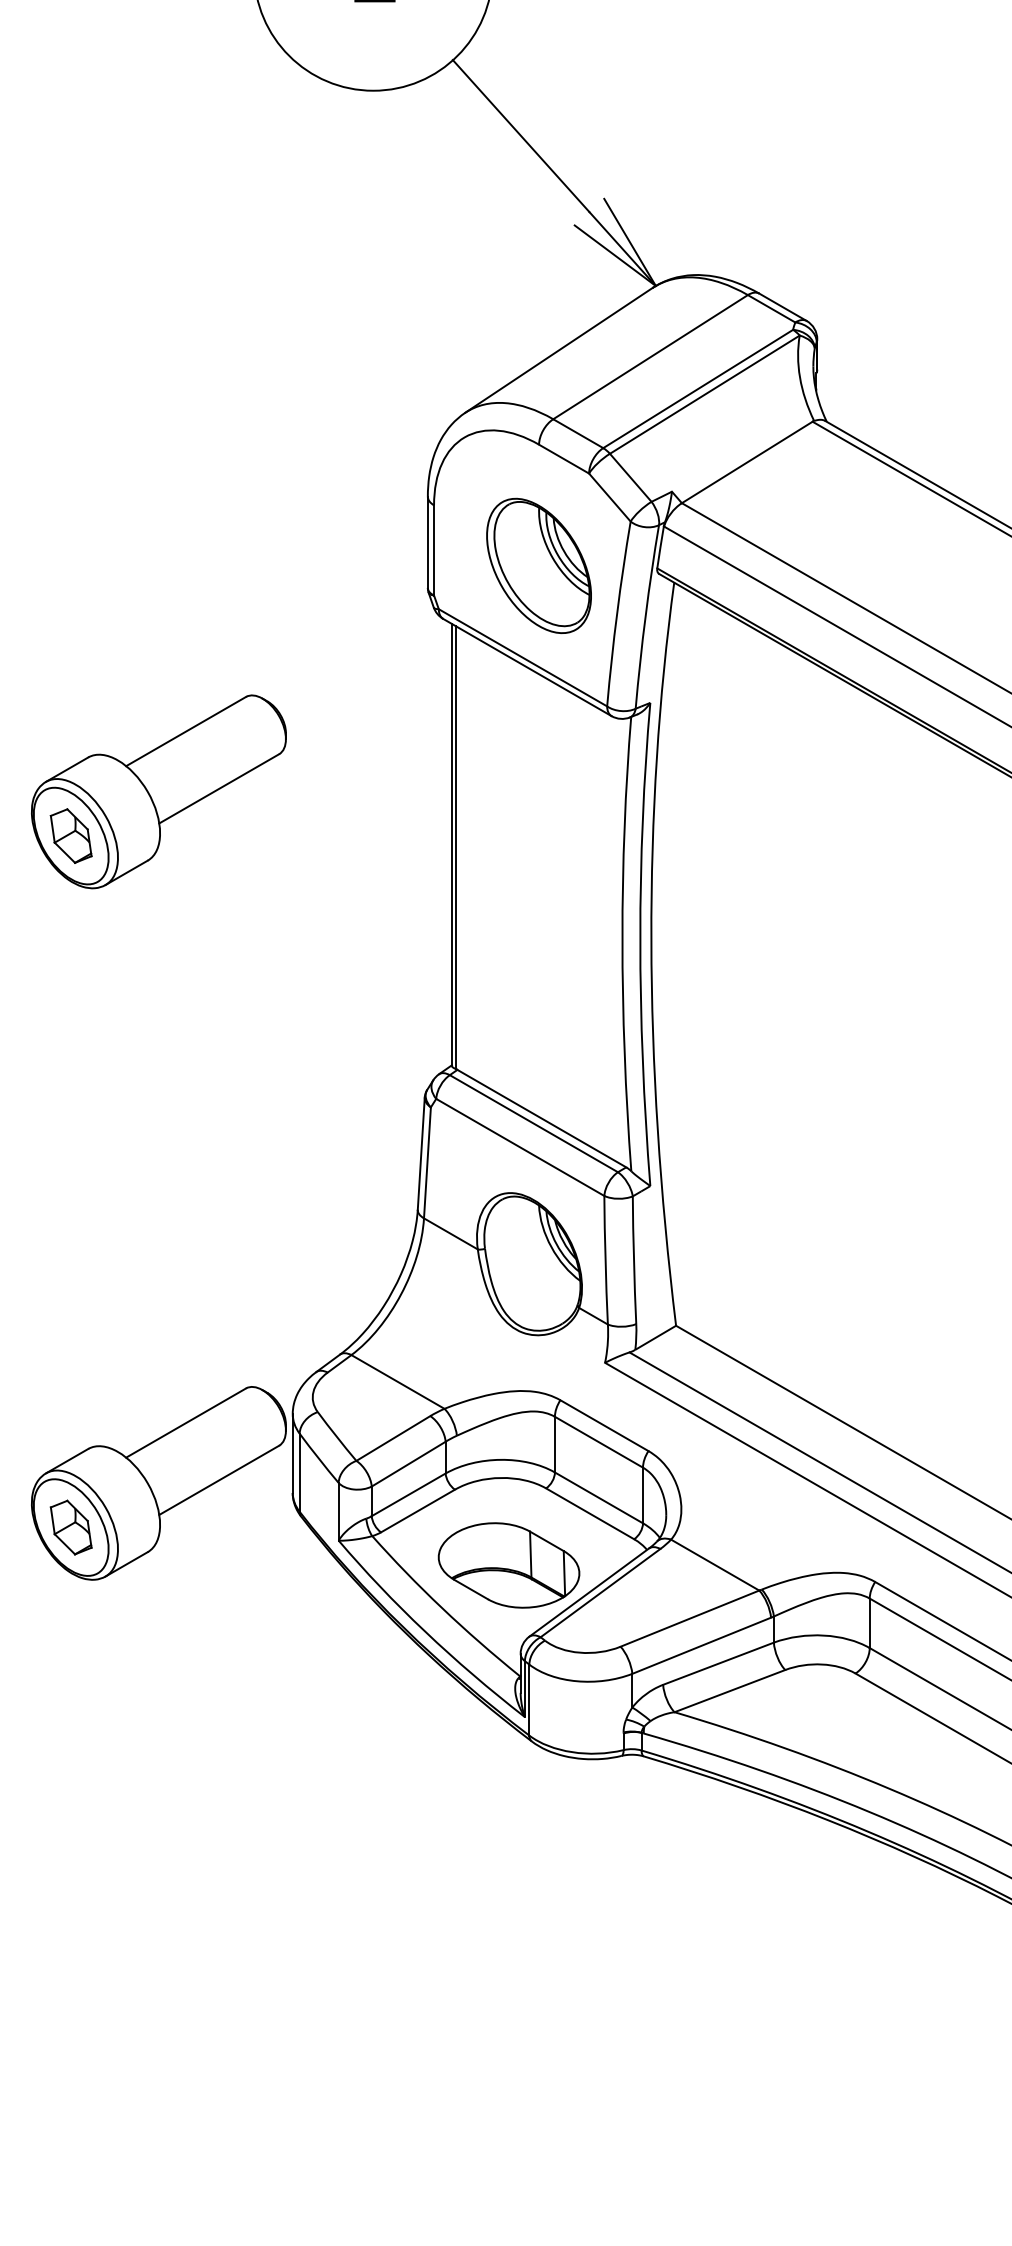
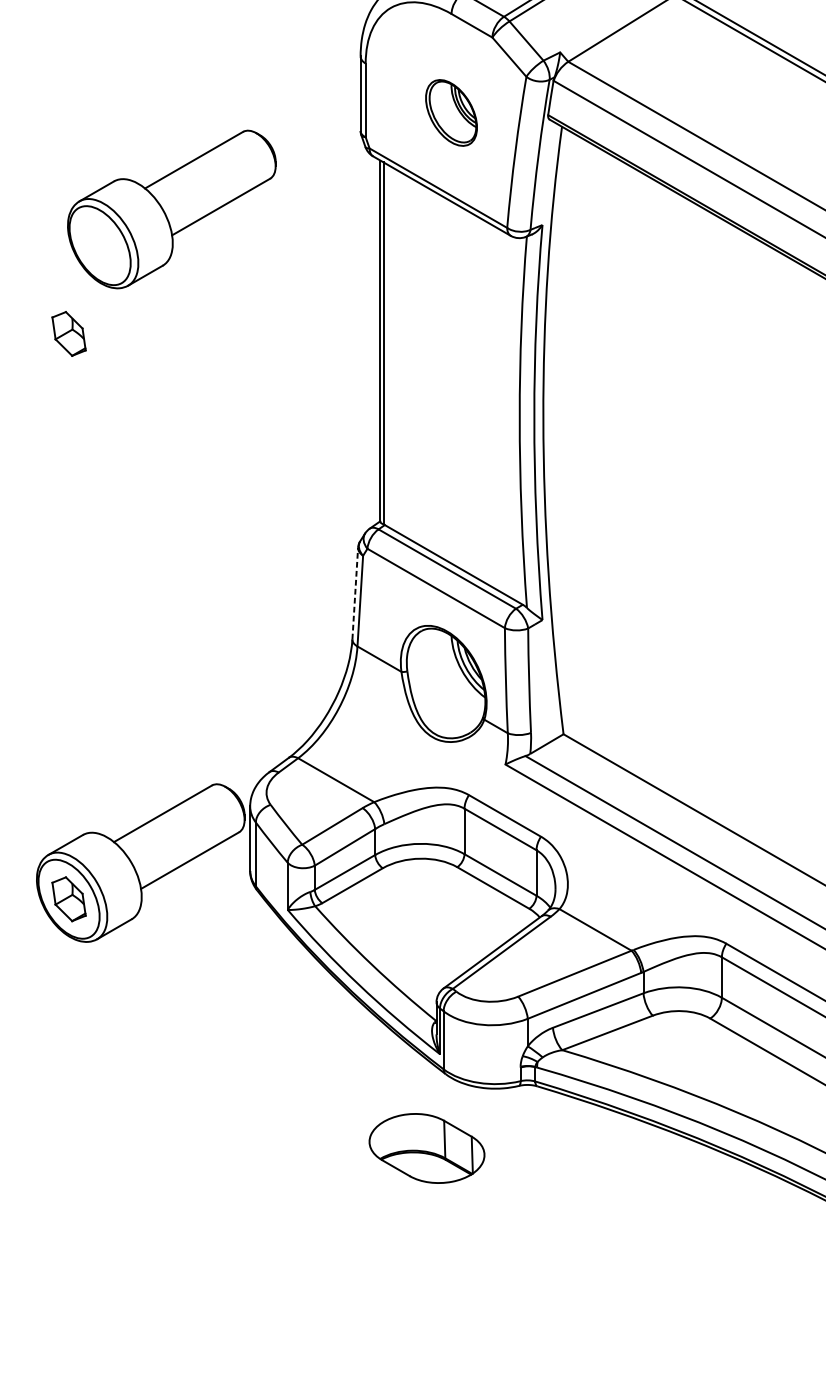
part: (538, 565) -> (451, 112), size x0.6
part: (158, 791) -> (171, 209), moved
line: (421, 1153) -> (355, 593), solid -> dashed
part: (508, 1565) -> (426, 1148), moved

